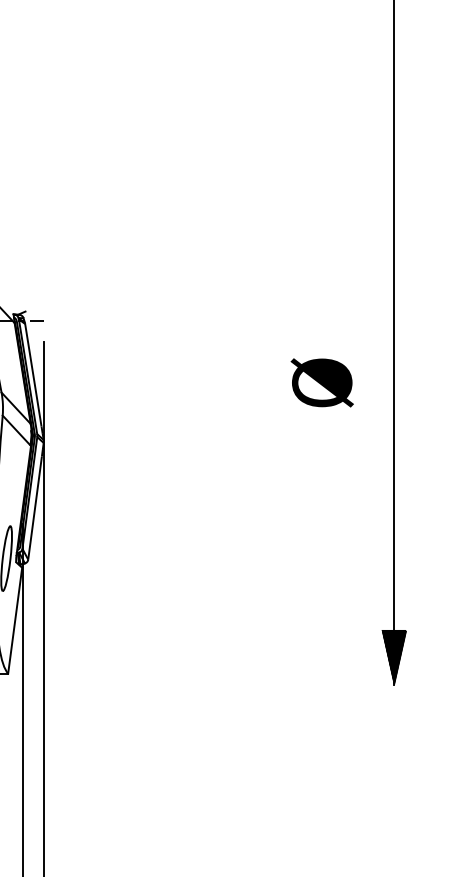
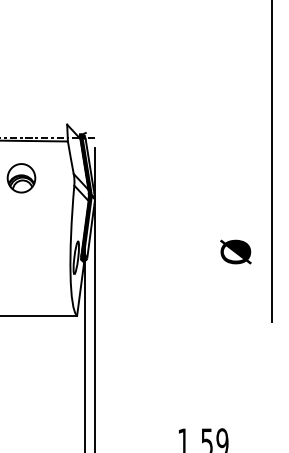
text: (321, 381) -> (235, 251), moved
hatch: (394, 656) -> (272, 307), removed

